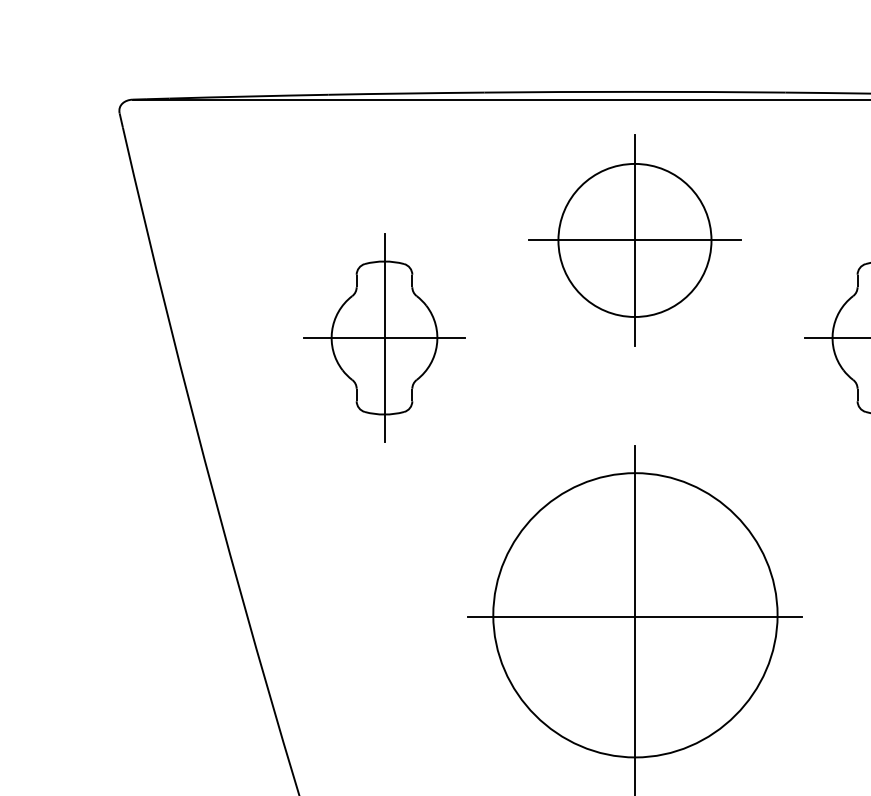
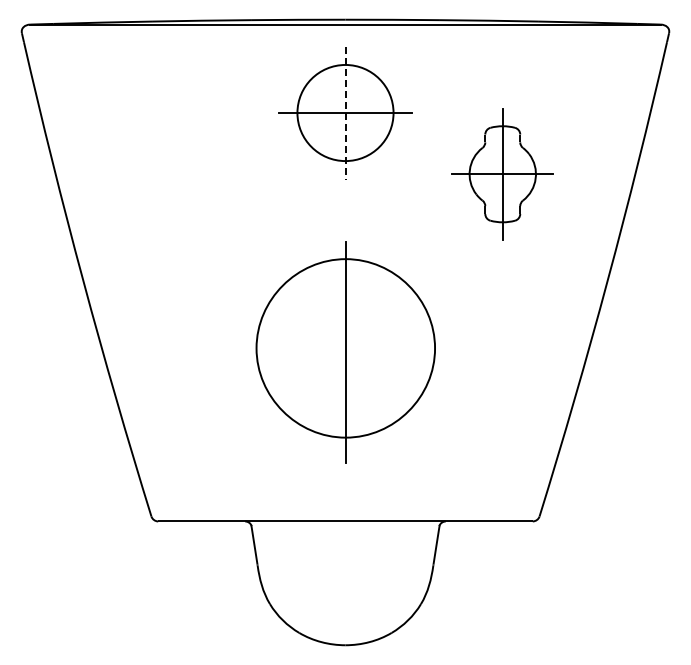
line: (634, 241) -> (345, 113), solid -> dashed
part: (384, 338) -> (188, 174), removed
line: (634, 617) -> (345, 349), removed

